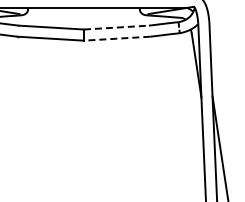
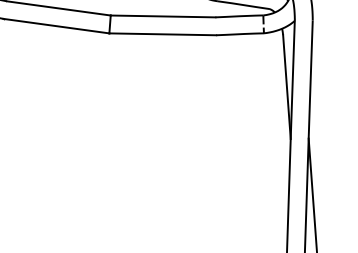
line: (116, 27) -> (163, 16), dashed -> solid
line: (116, 38) -> (161, 33), dashed -> solid

